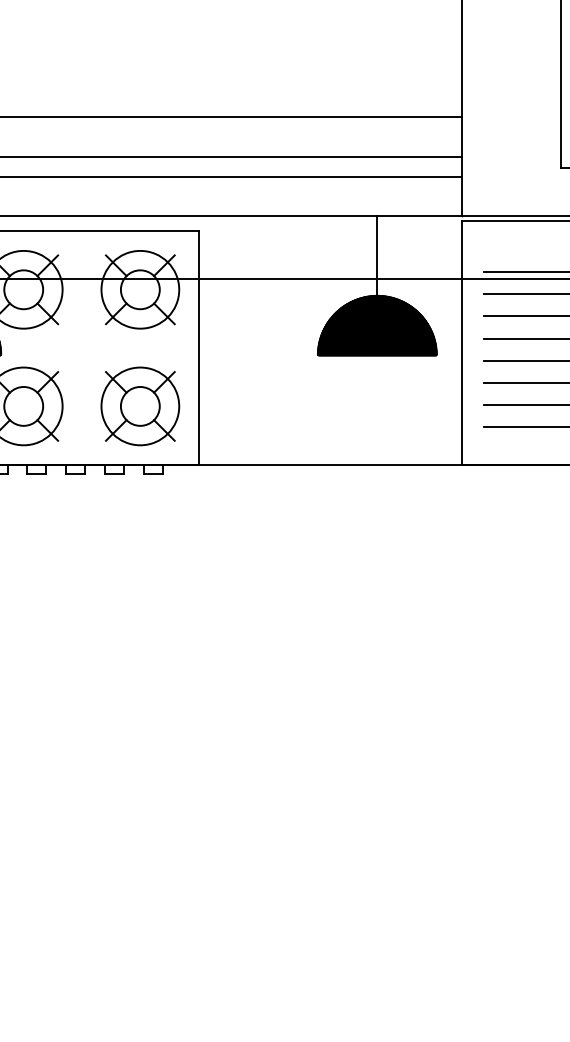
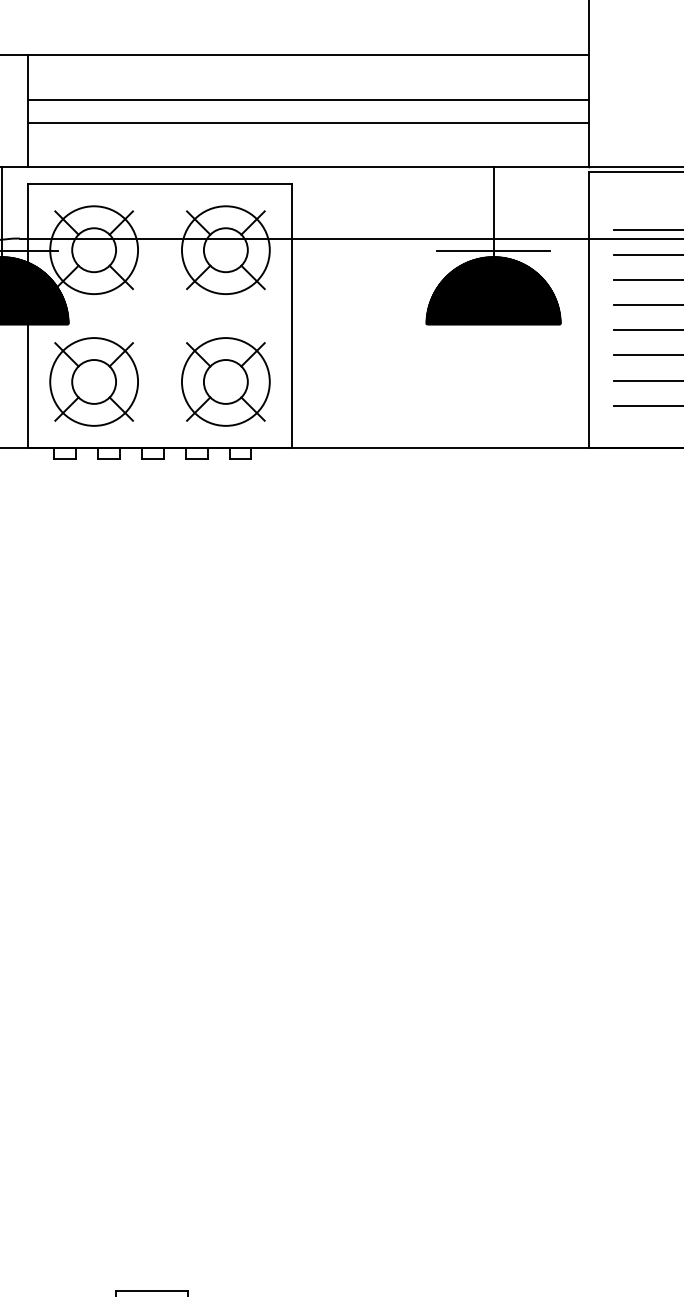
line: (377, 290) -> (493, 250), added

